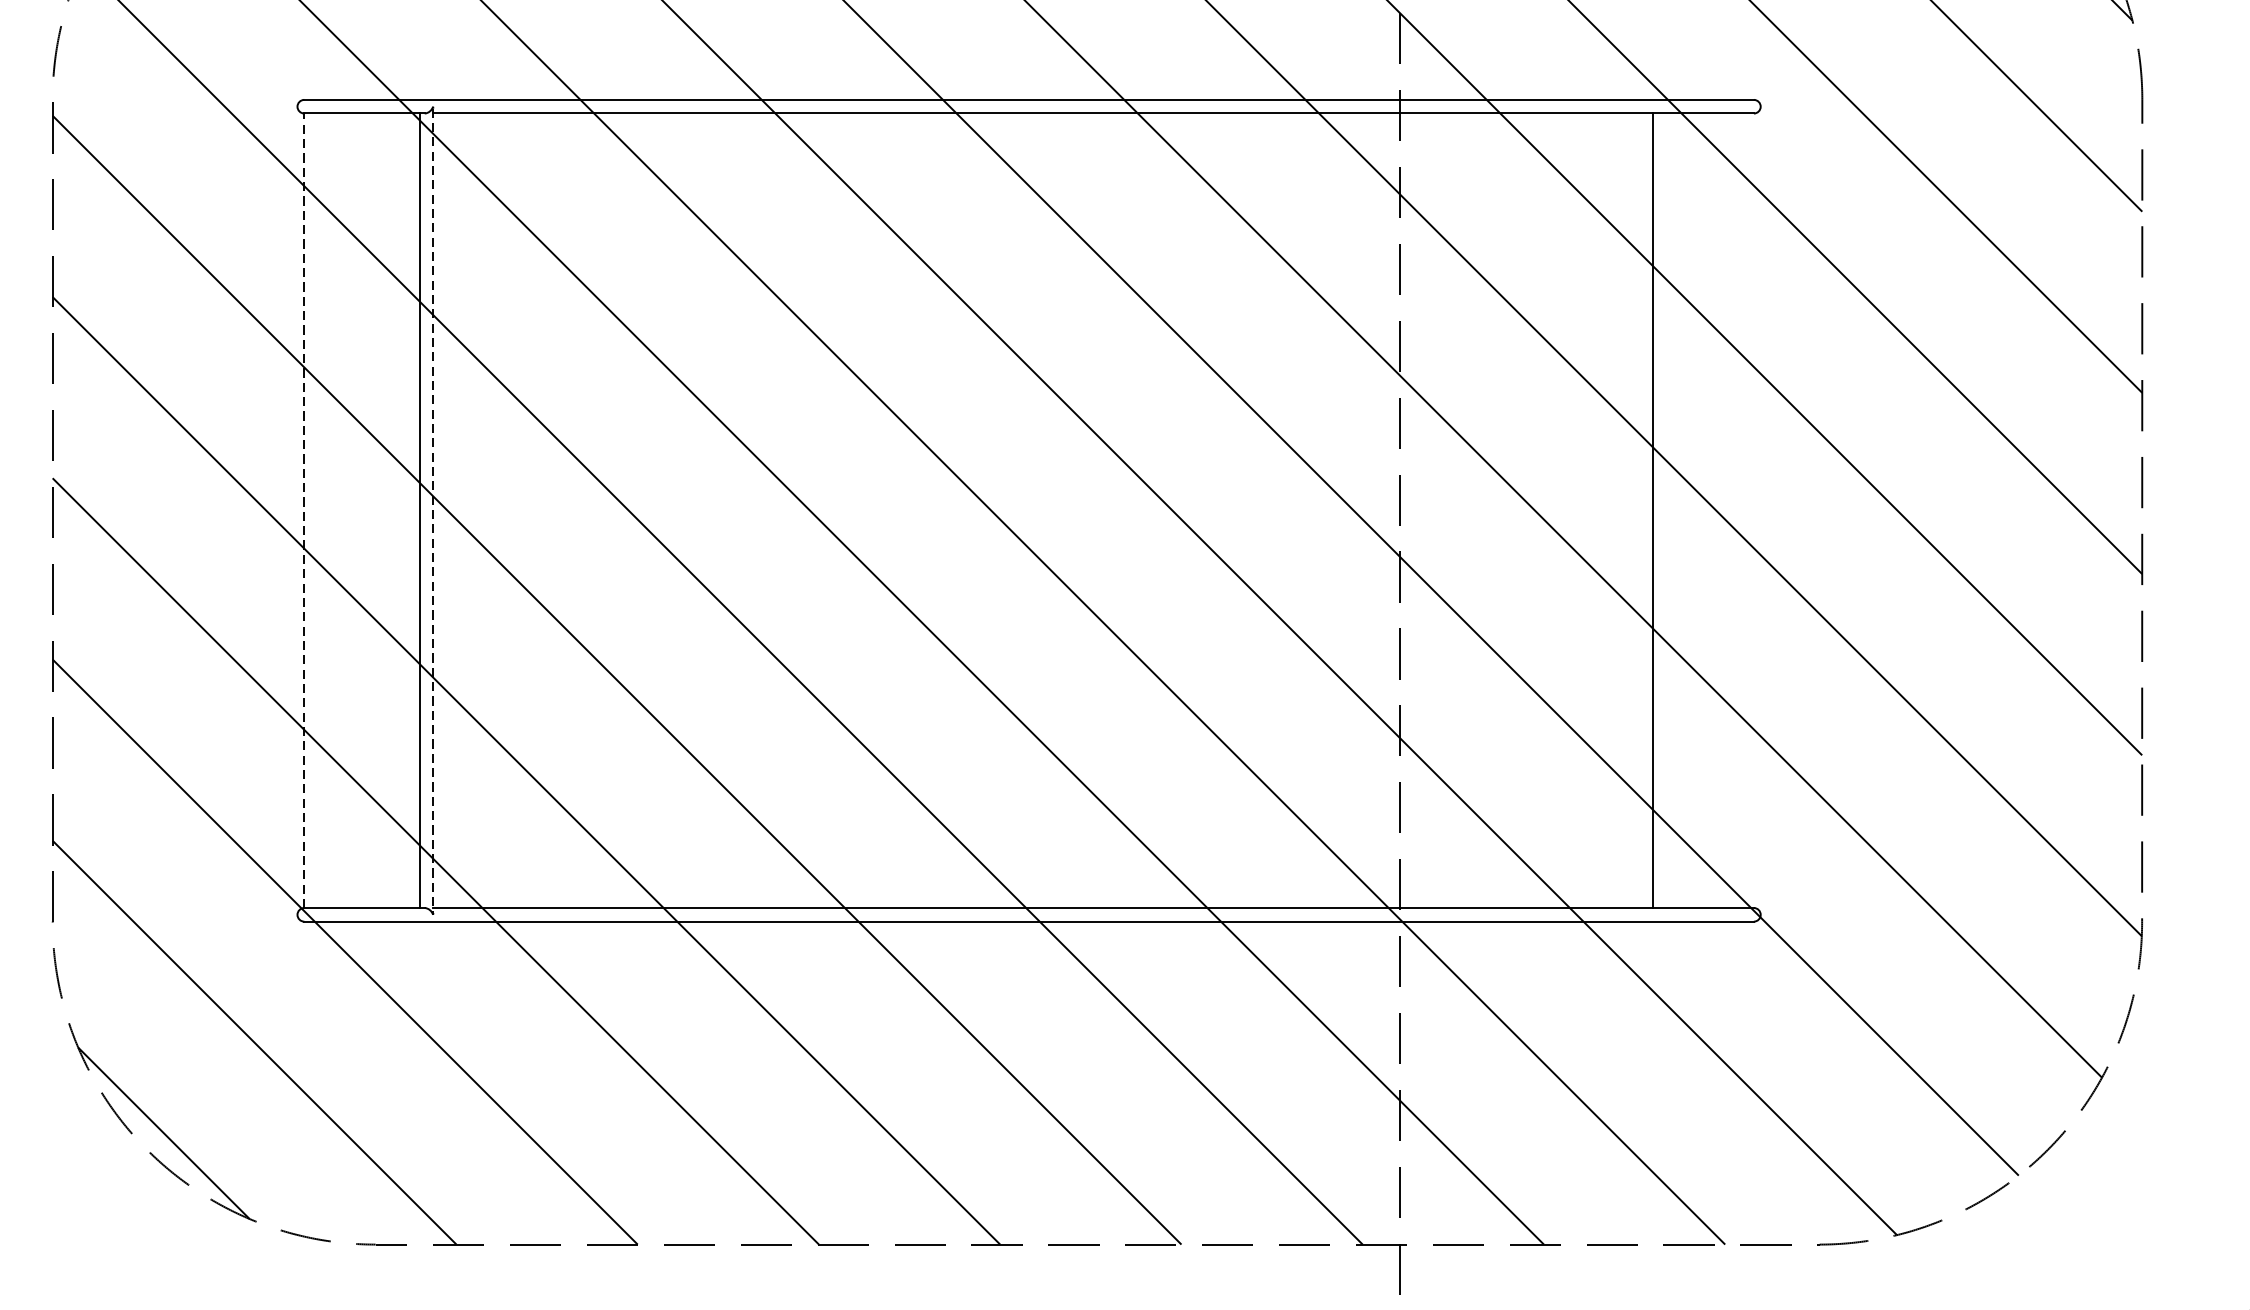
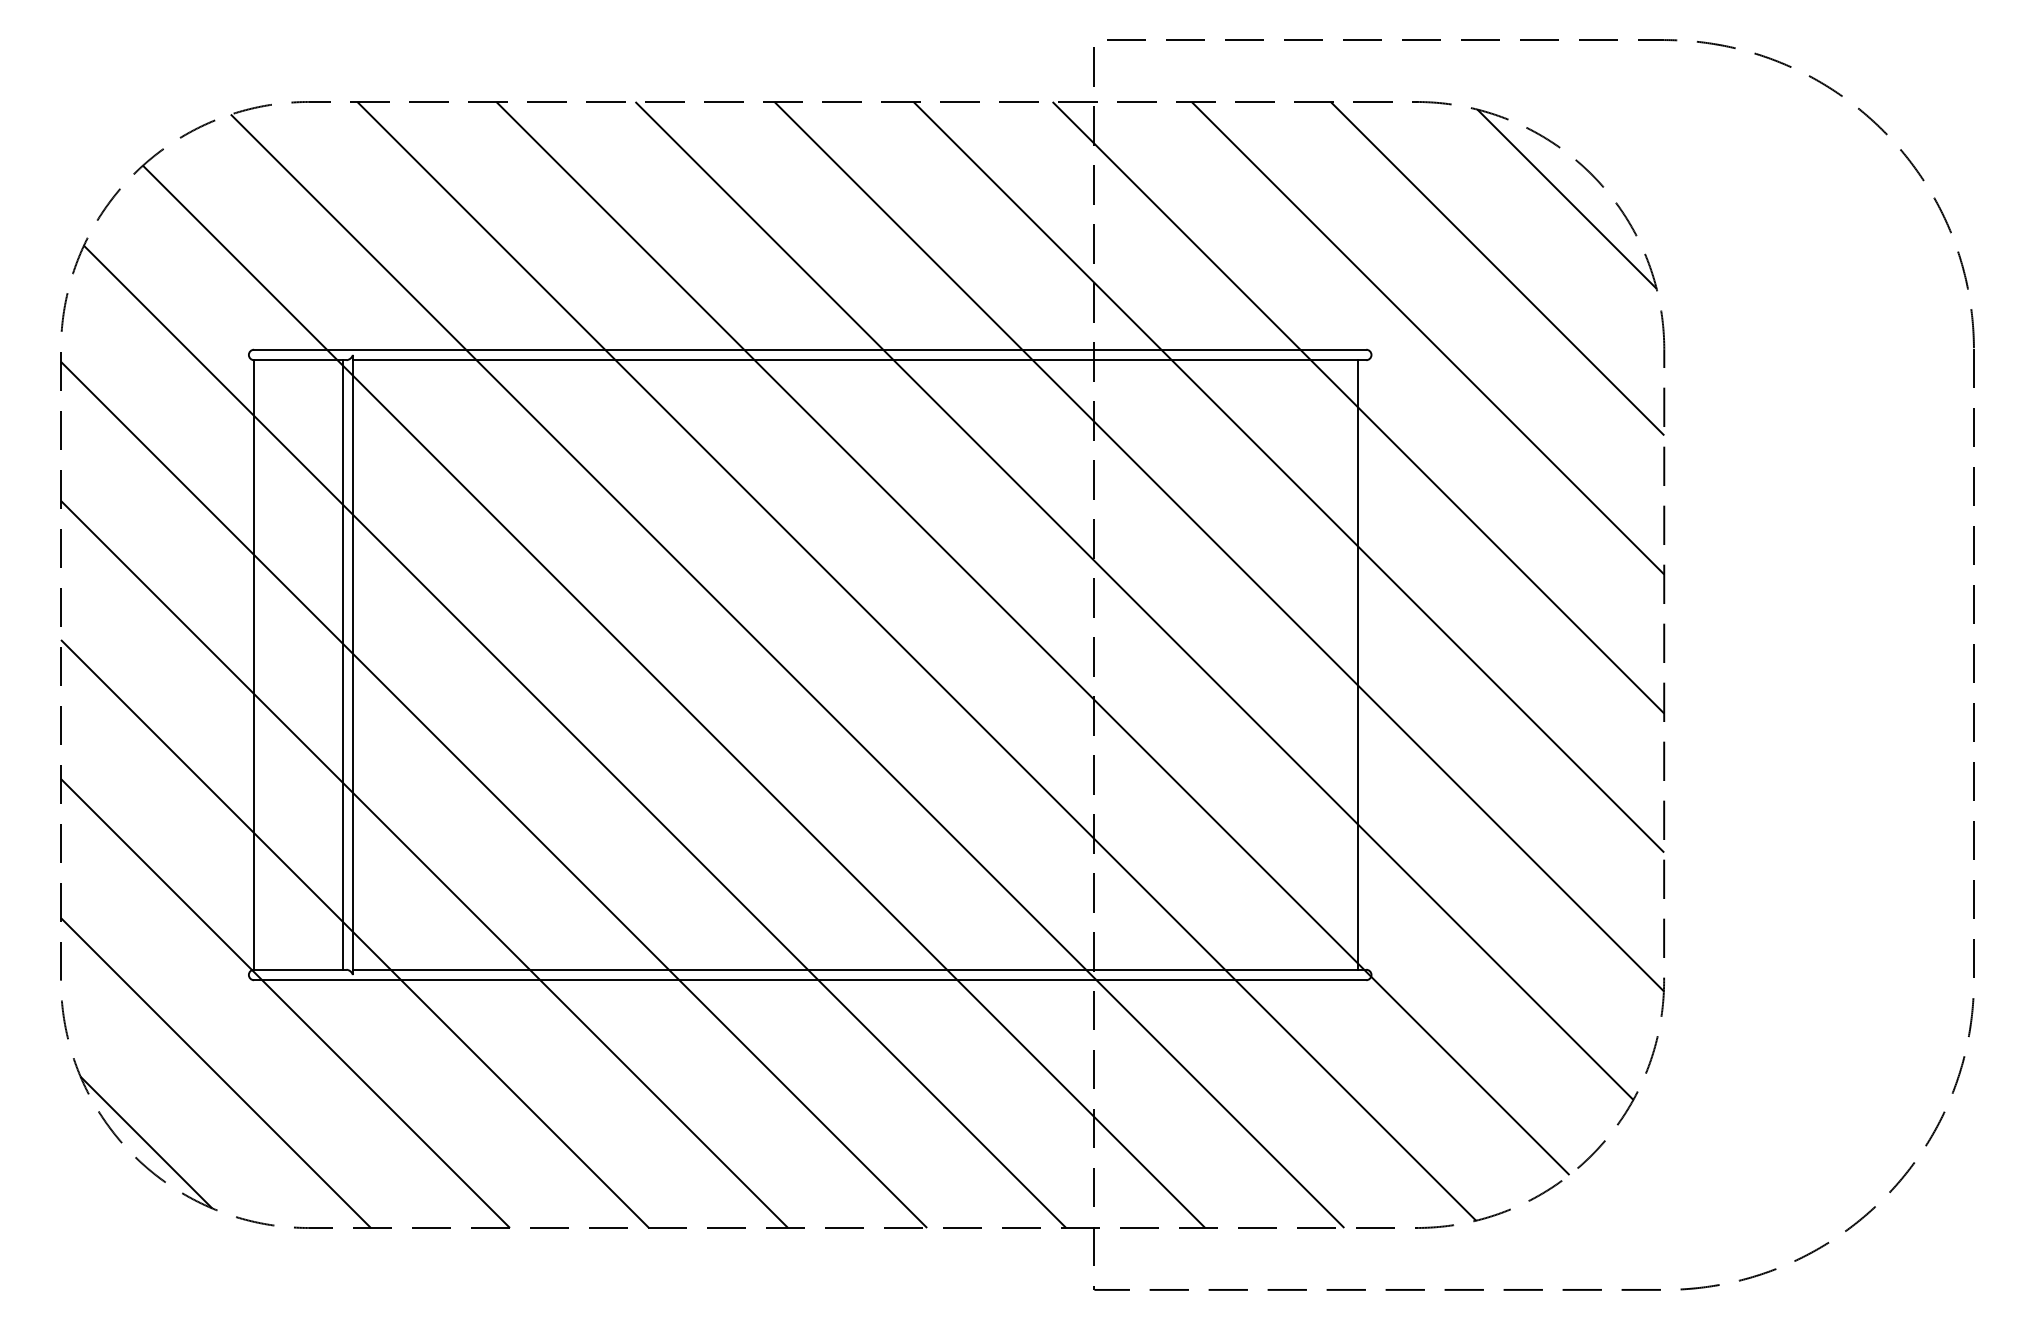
line: (303, 510) -> (253, 664), dashed -> solid
line: (433, 510) -> (353, 664), dashed -> solid
line: (1652, 510) -> (1357, 664), moved

